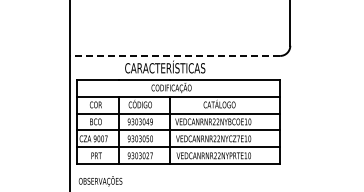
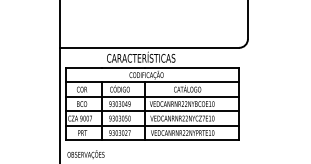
line: (174, 55) -> (149, 47), dashed -> solid

